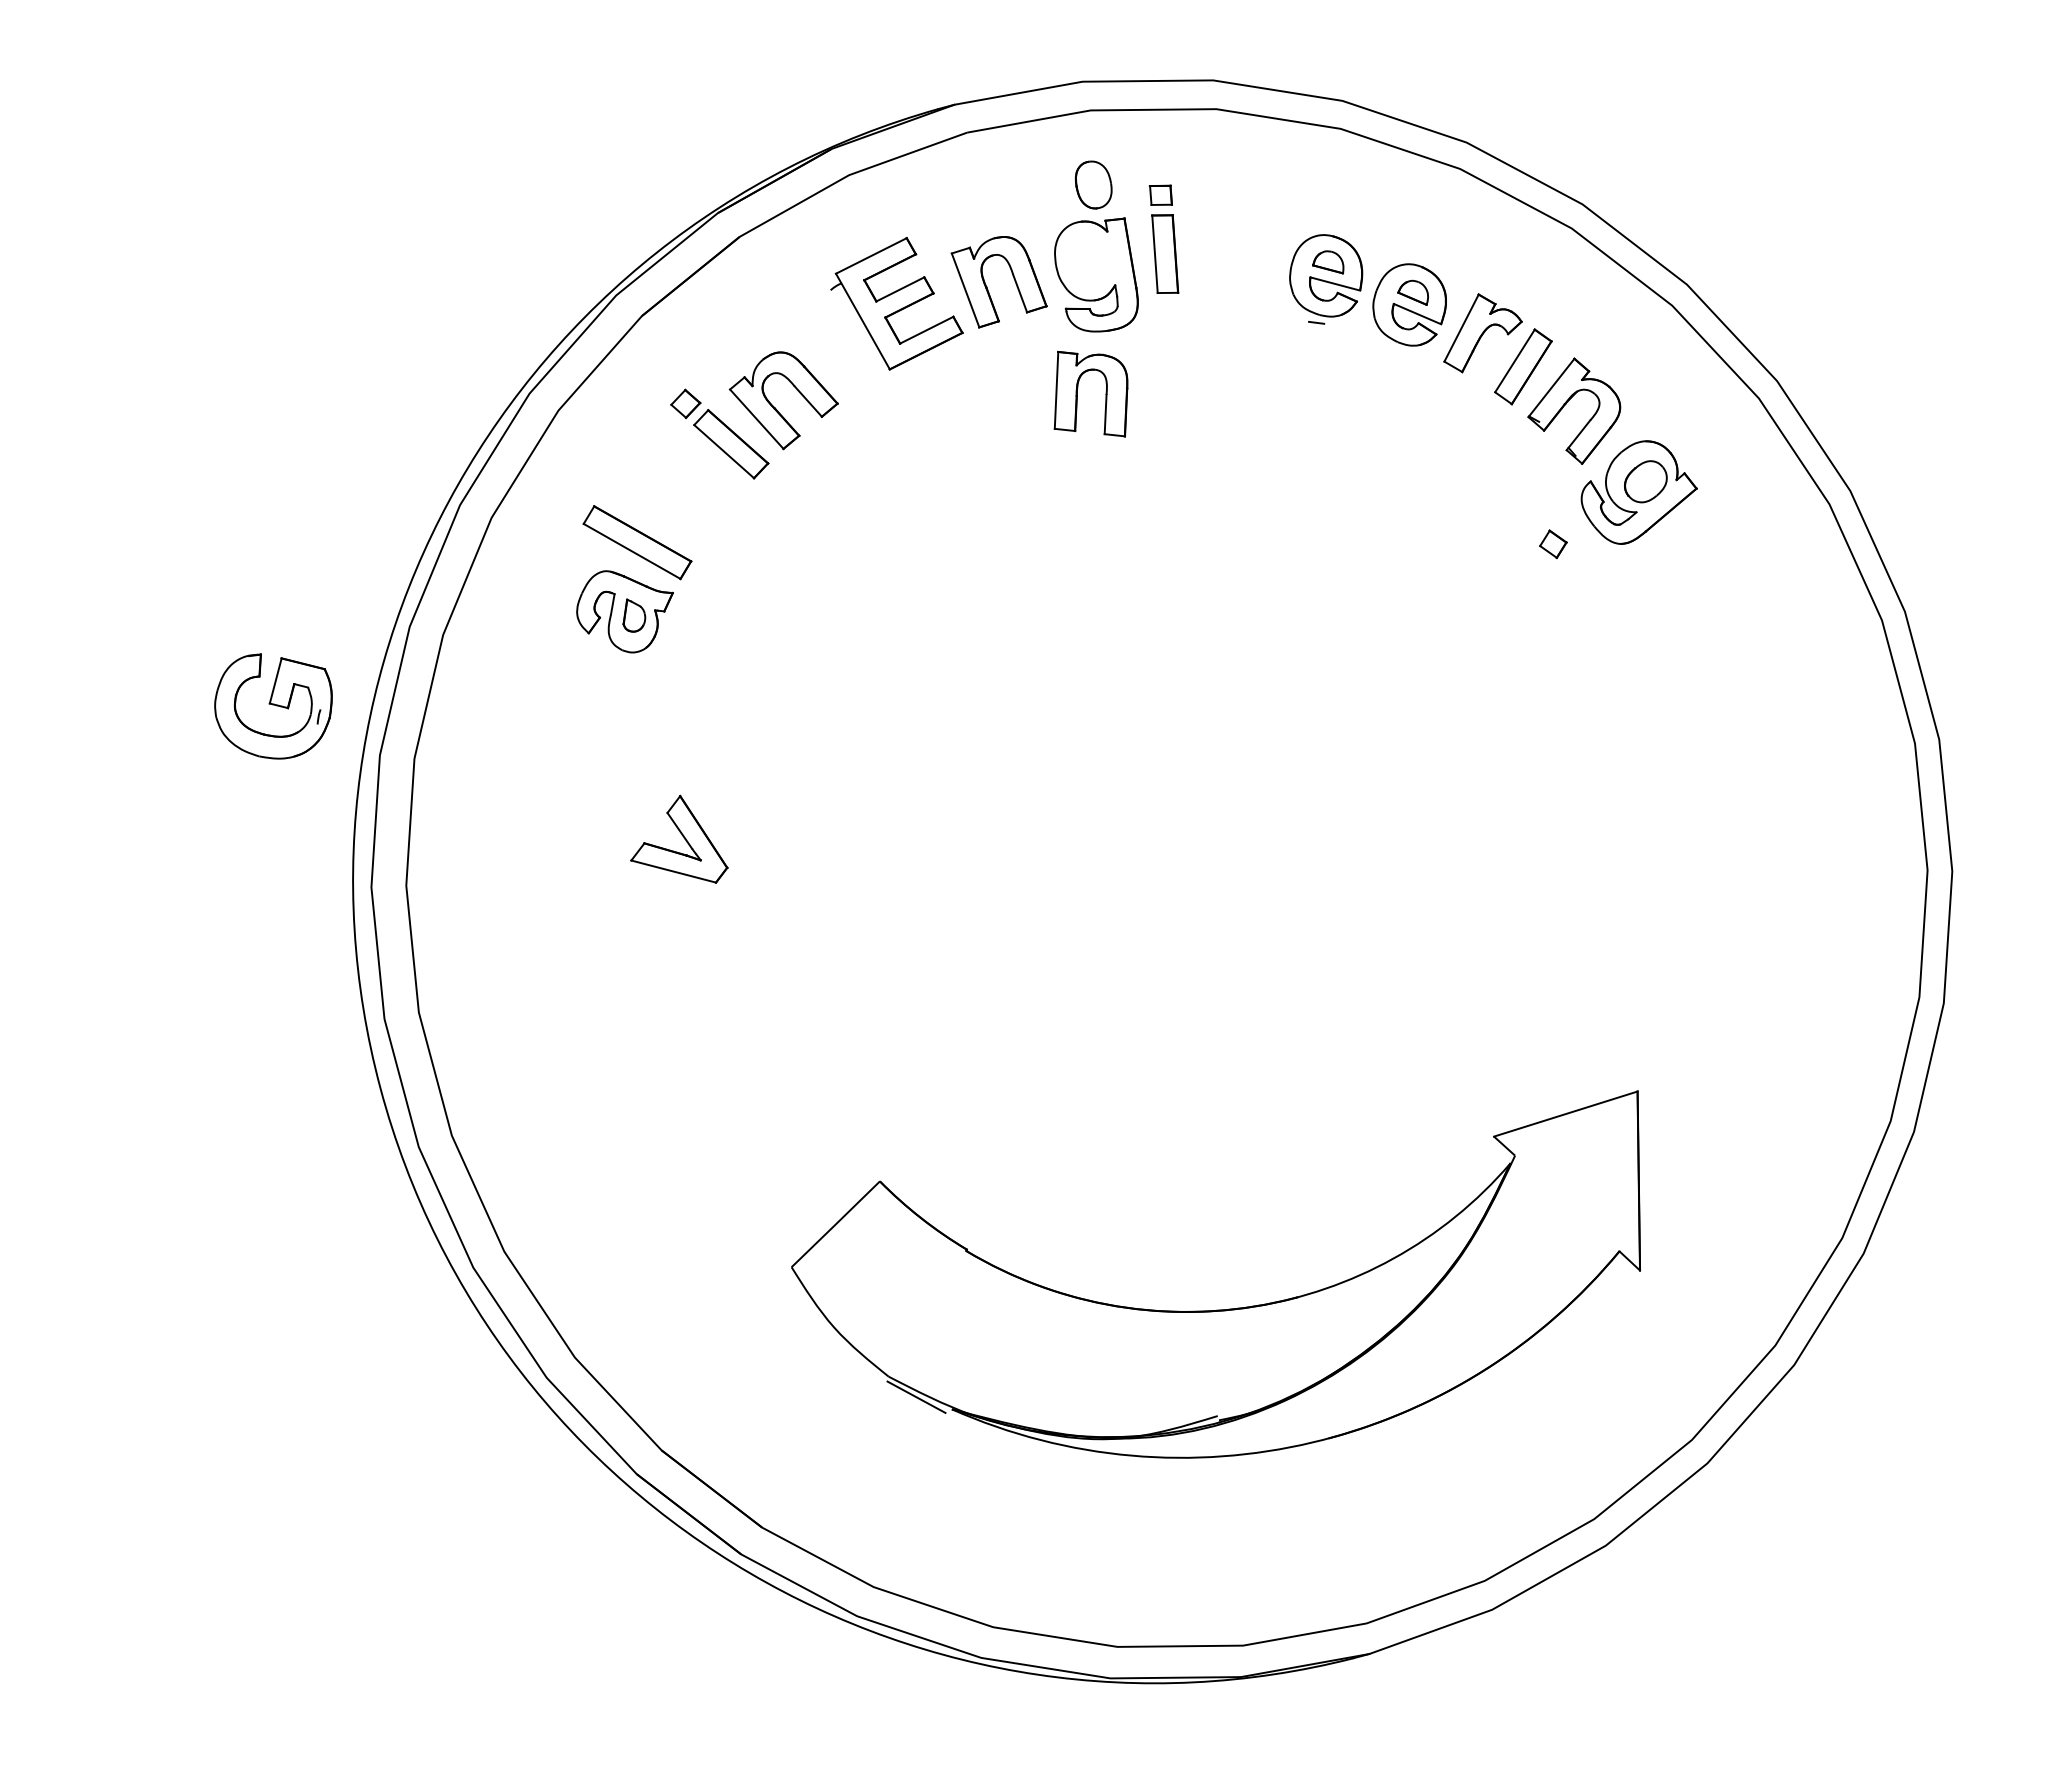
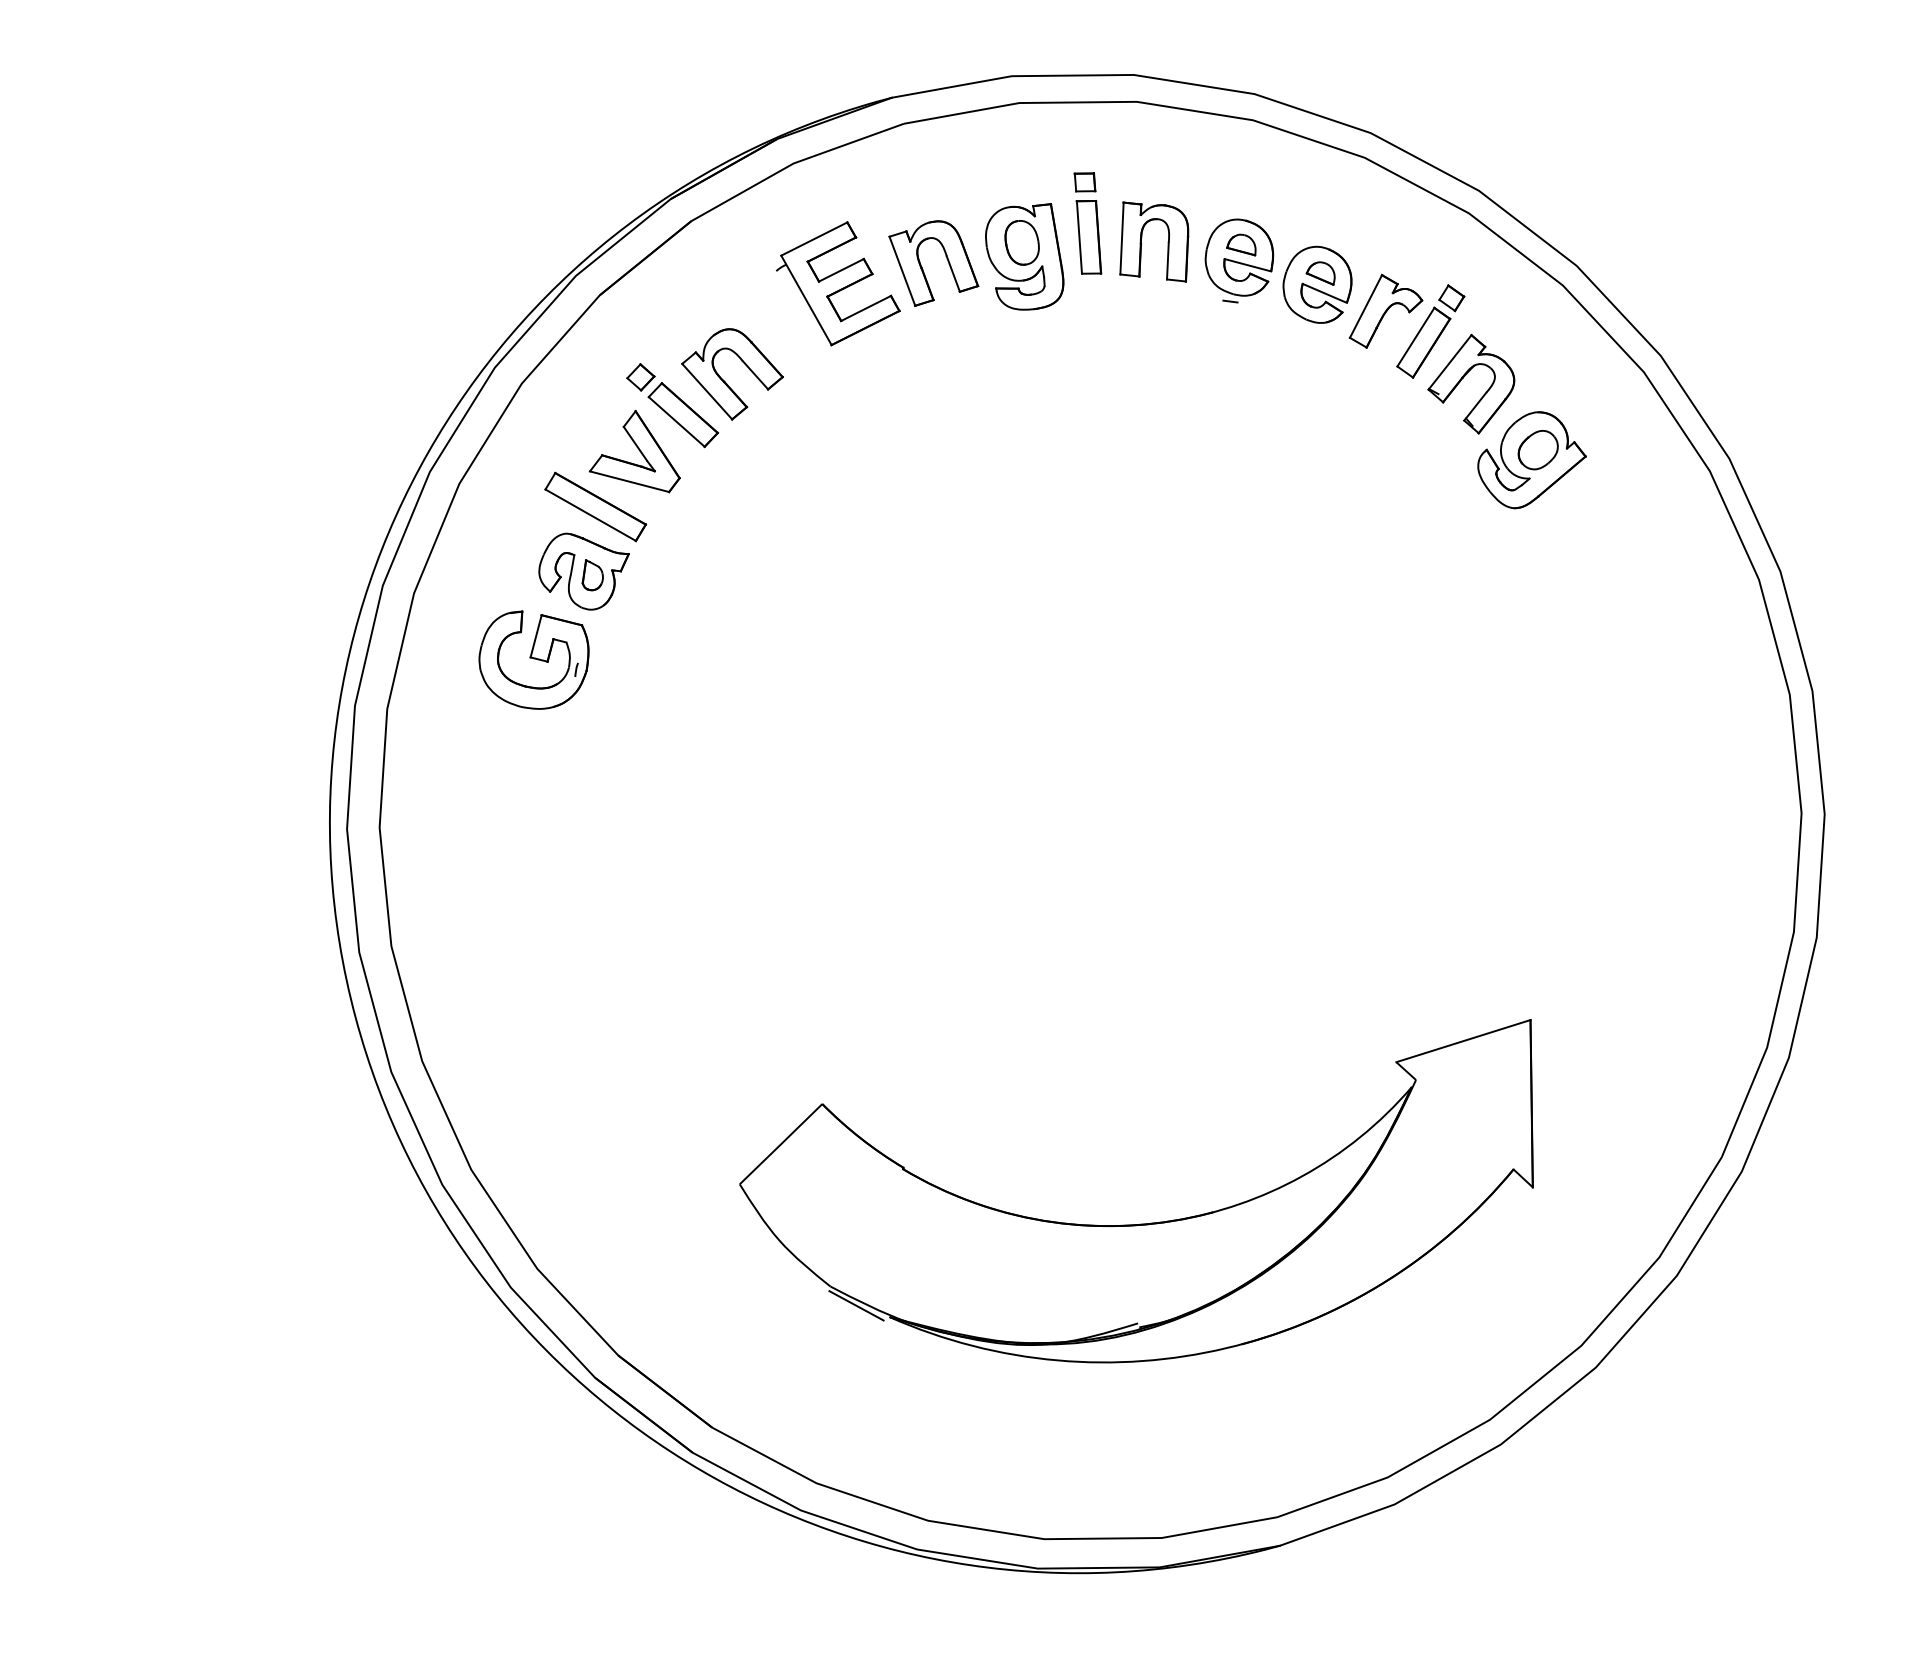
part: (1093, 184) -> (1021, 242), moved
part: (1078, 388) -> (1142, 236), moved
part: (1553, 544) -> (1451, 298), moved
part: (273, 706) -> (534, 660), moved
part: (679, 838) -> (634, 450), moved

